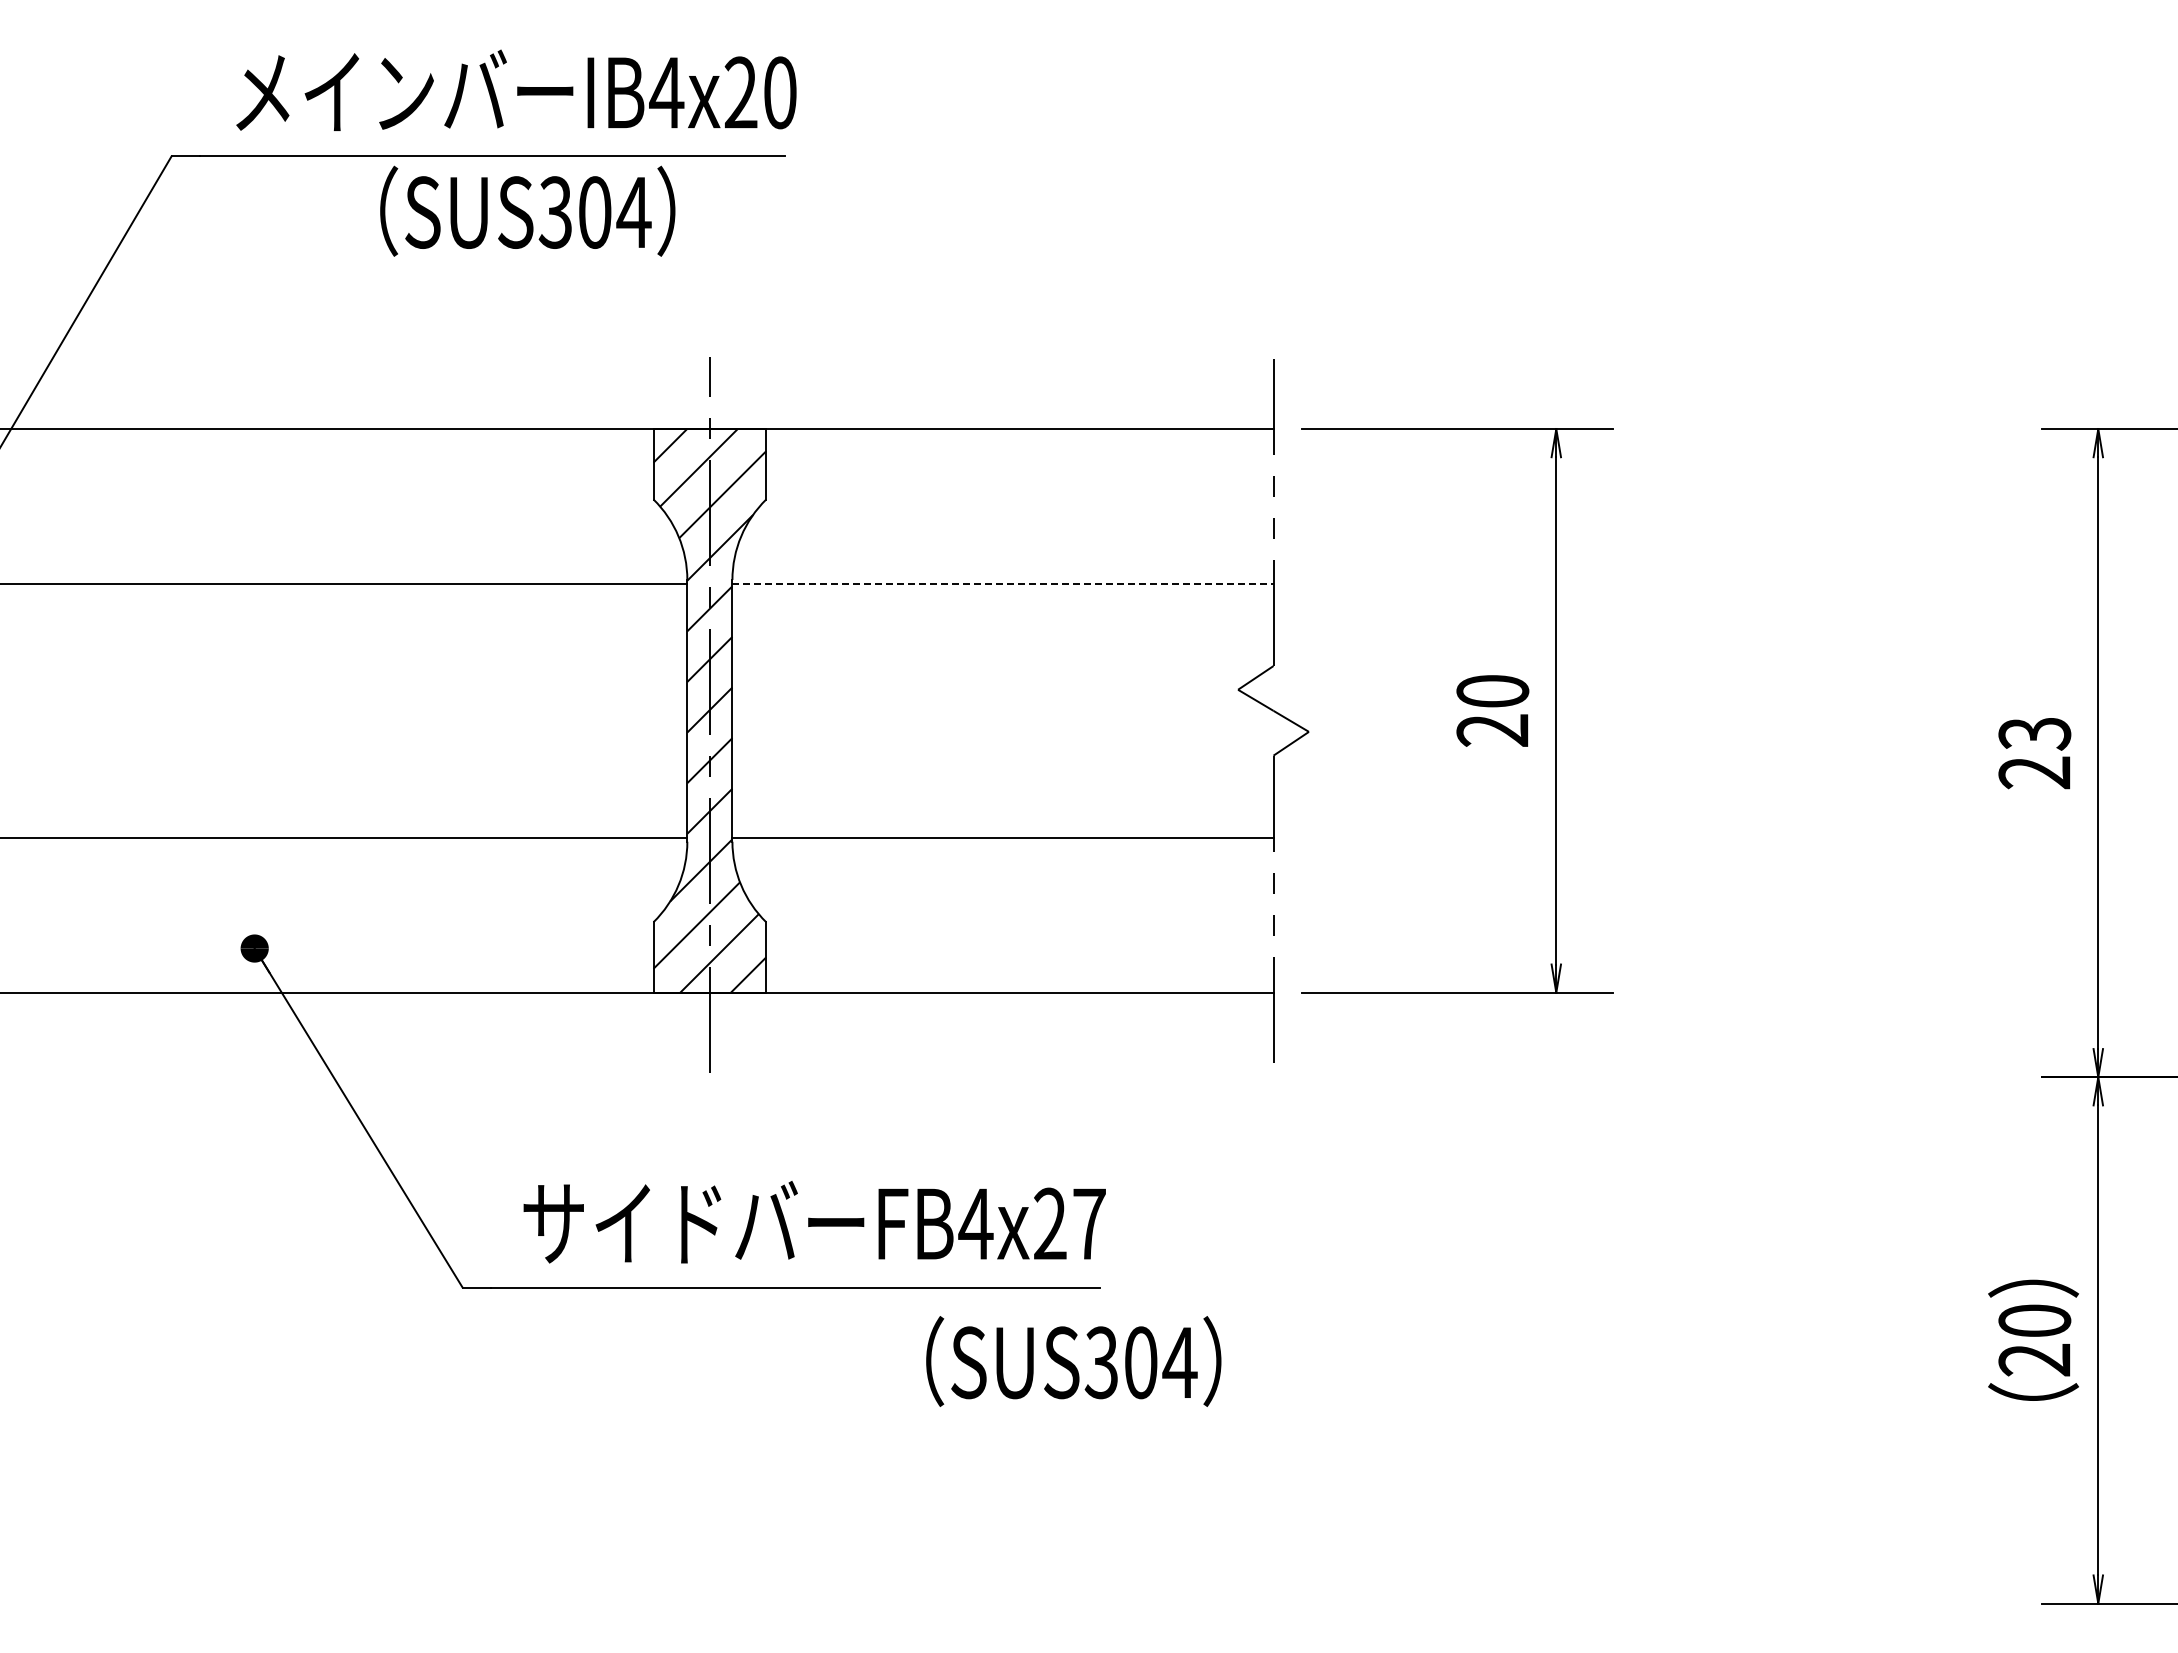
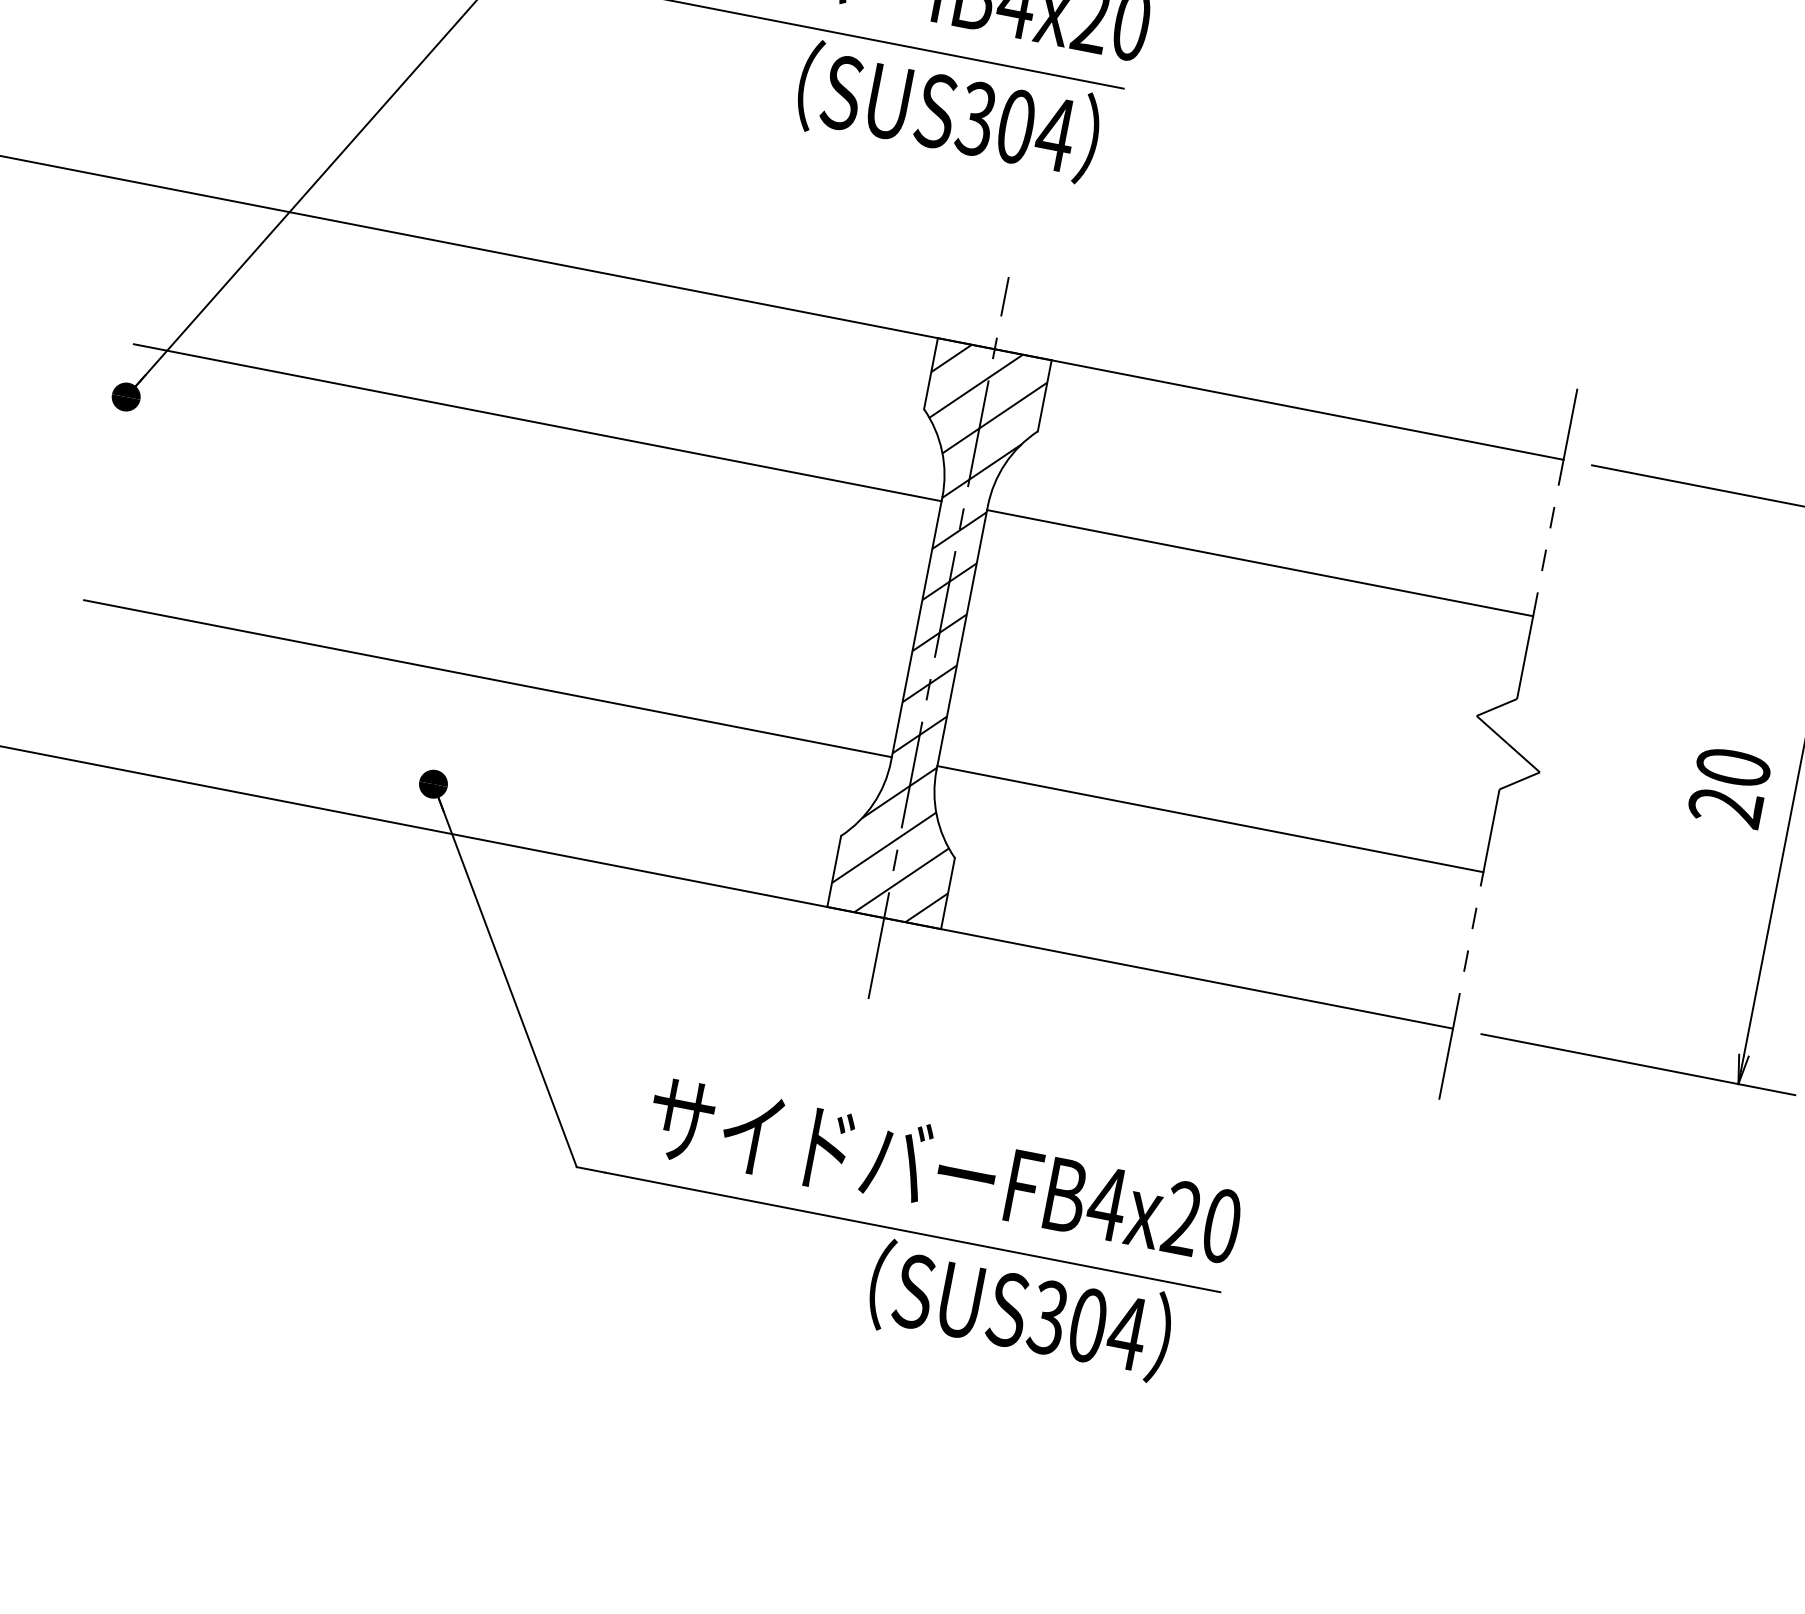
text: (527, 210) -> (948, 111), moved
line: (1002, 584) -> (1259, 563), dashed -> solid
text: (1089, 1223) -> (1222, 1225), FB4x27 -> FB4x20
text: (1073, 1361) -> (1020, 1310), moved

